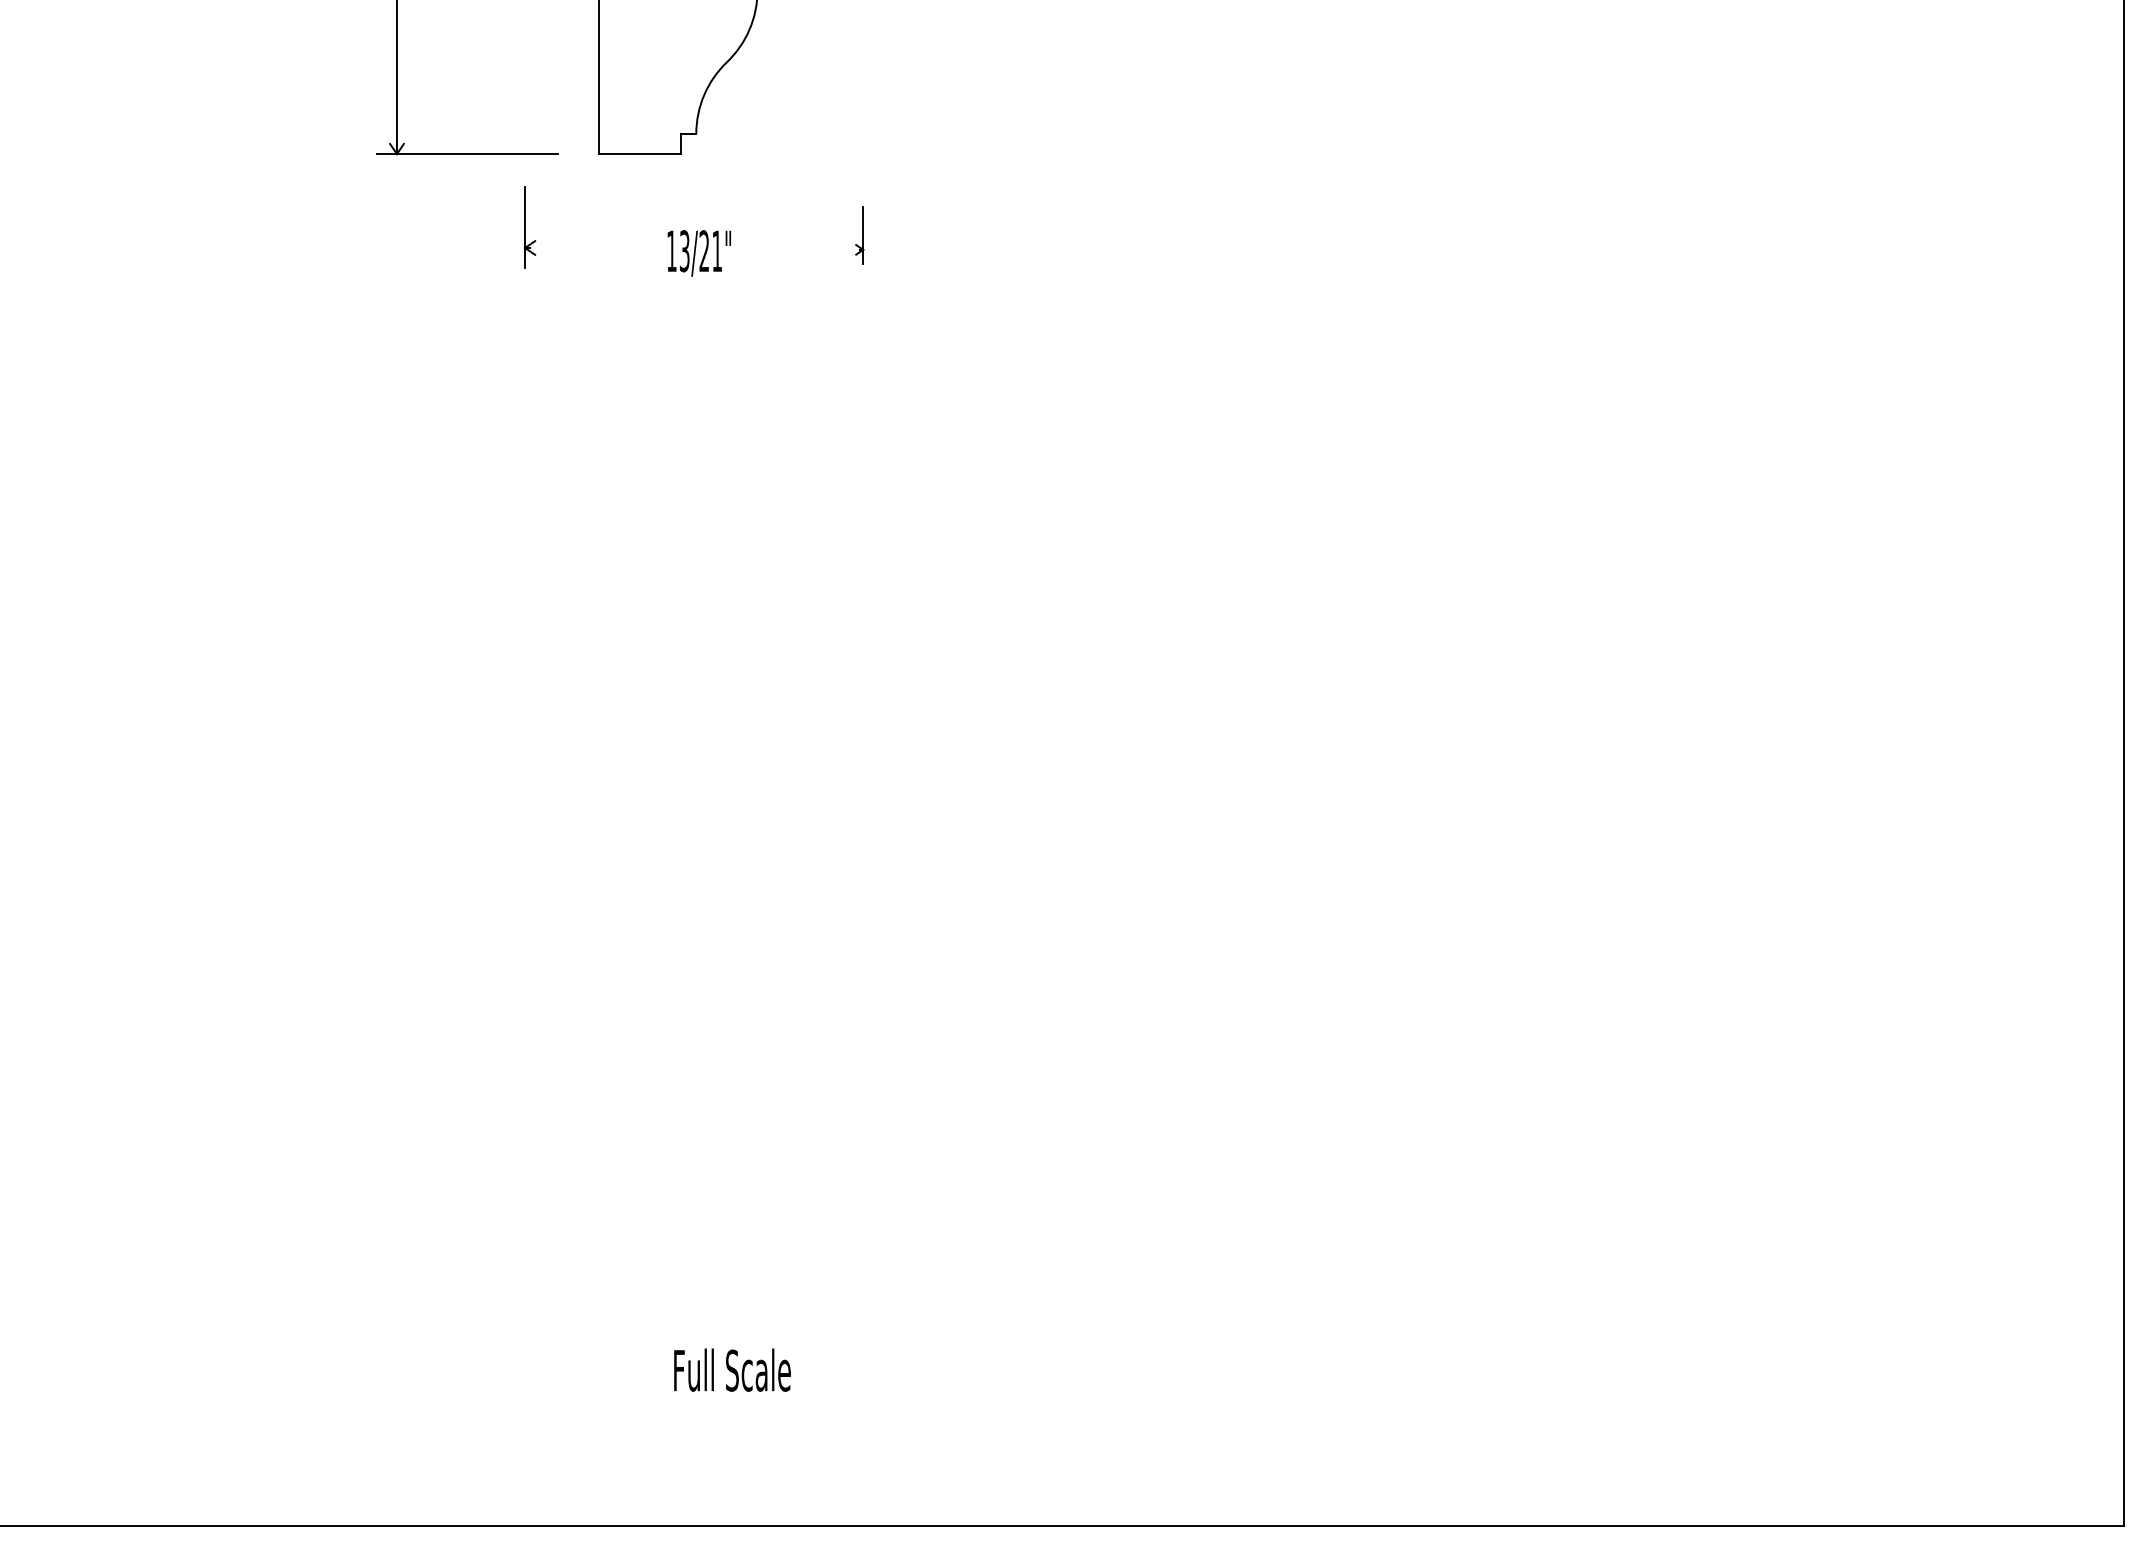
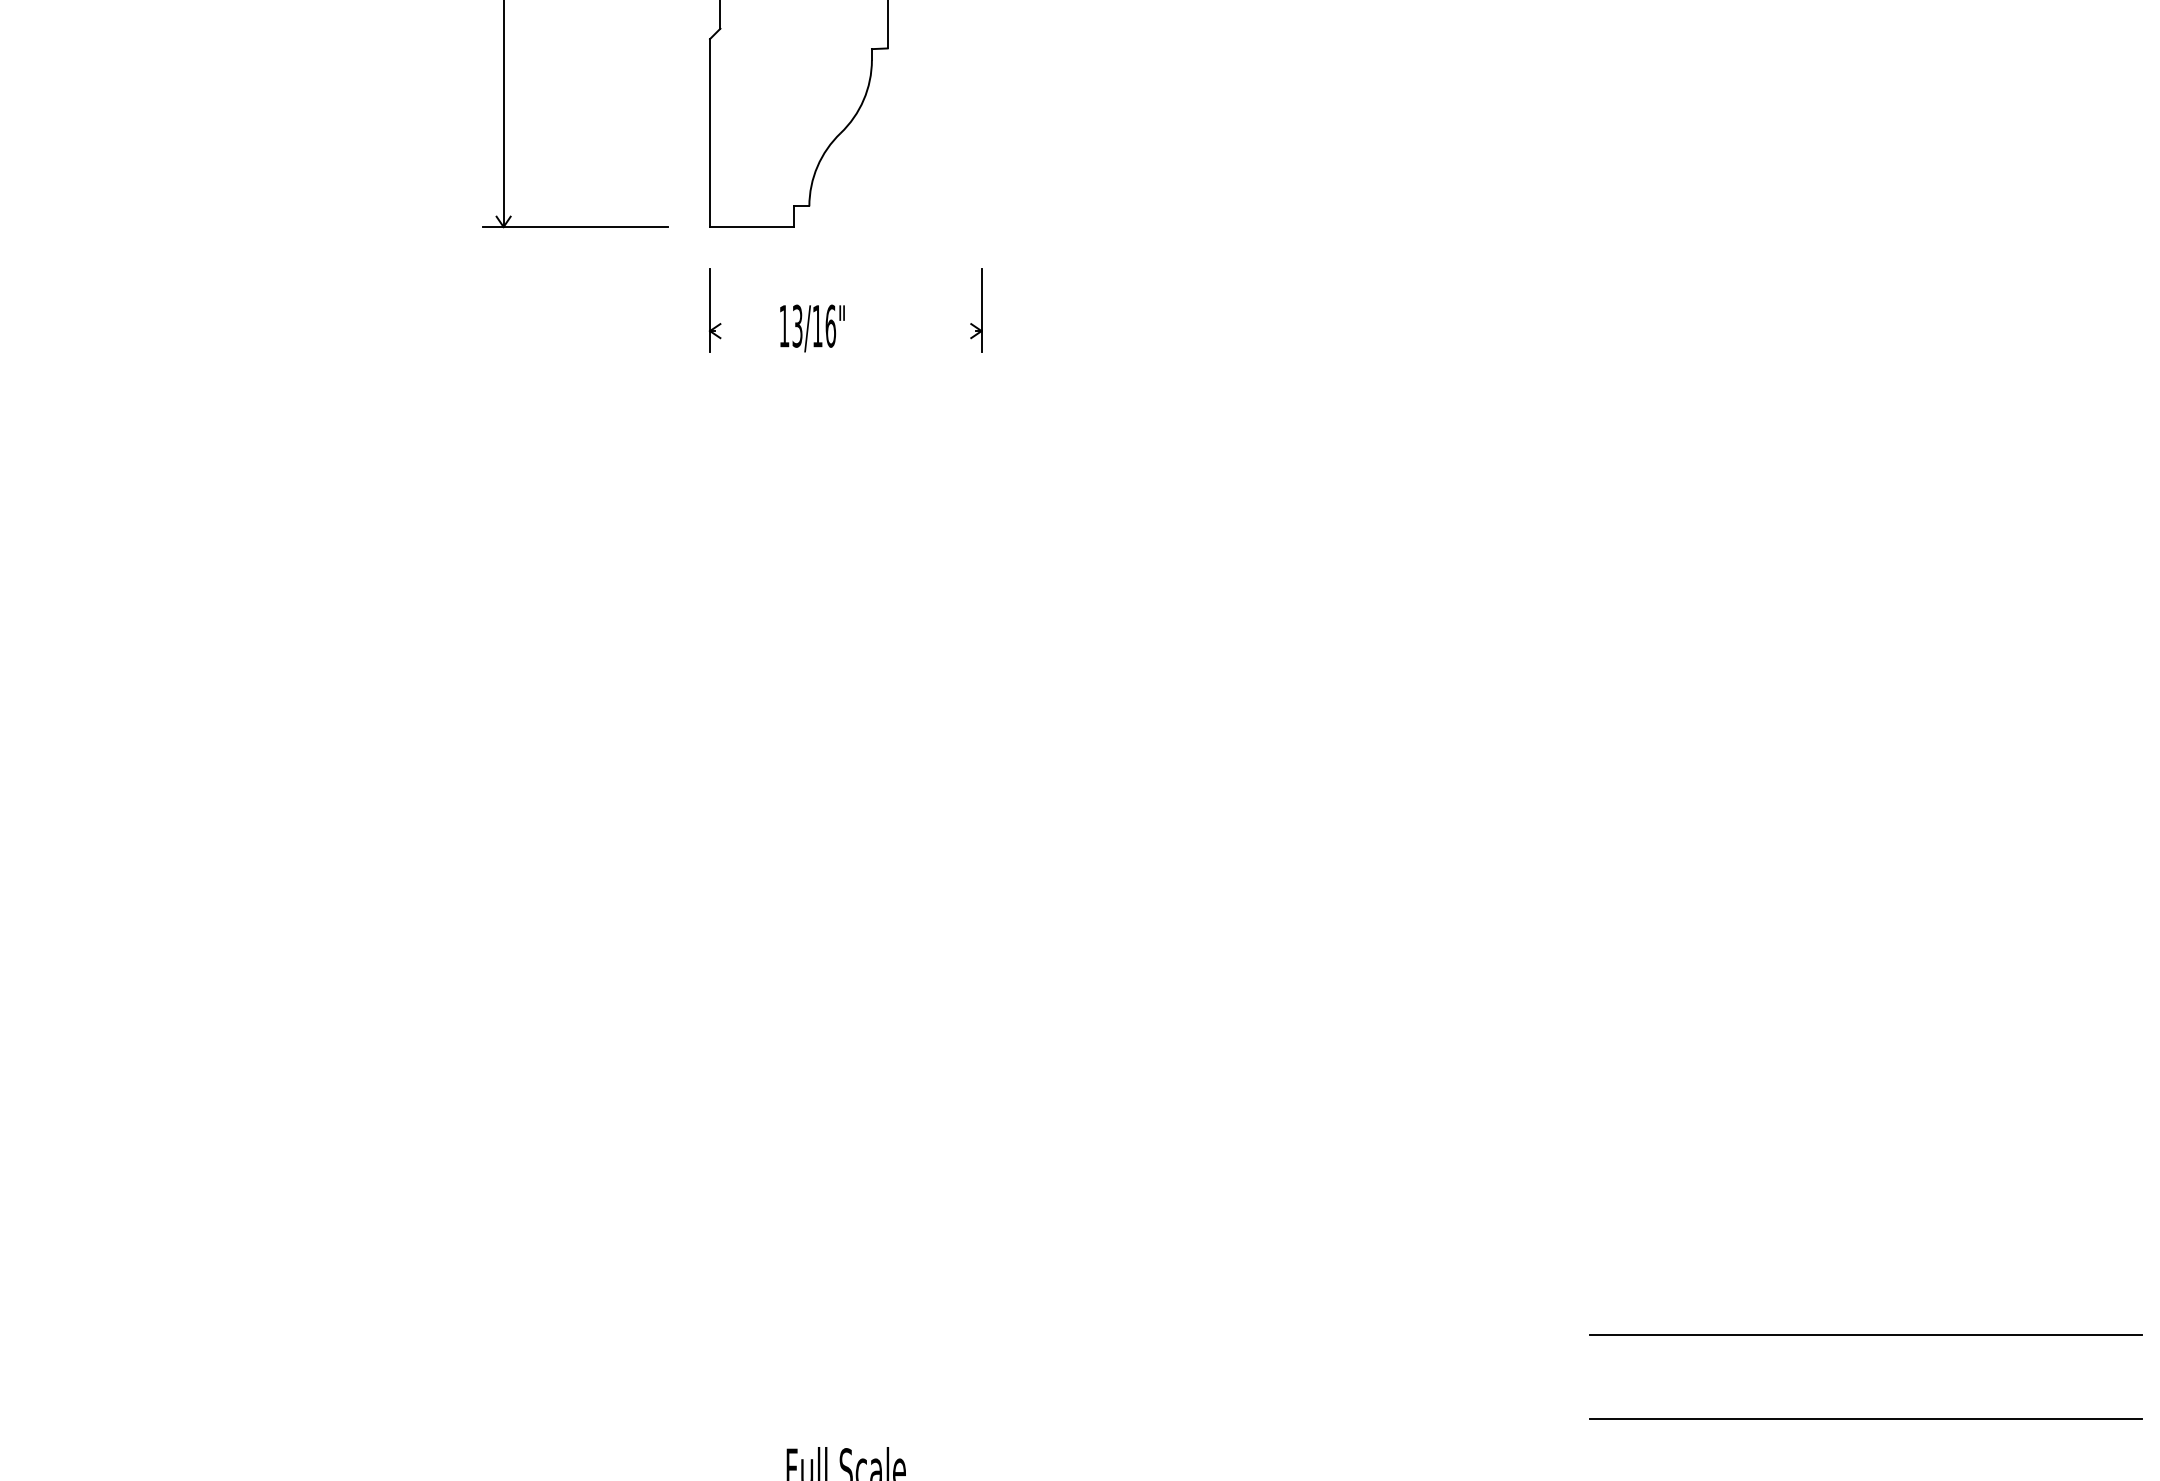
part: (530, 227) -> (715, 310), moved
part: (859, 235) -> (976, 310), size x1.43
text: (710, 251) -> (823, 326), 13/21" -> 13/16"
line: (1730, 1239) -> (1865, 1335), added
line: (1730, 1320) -> (1865, 1418), added

